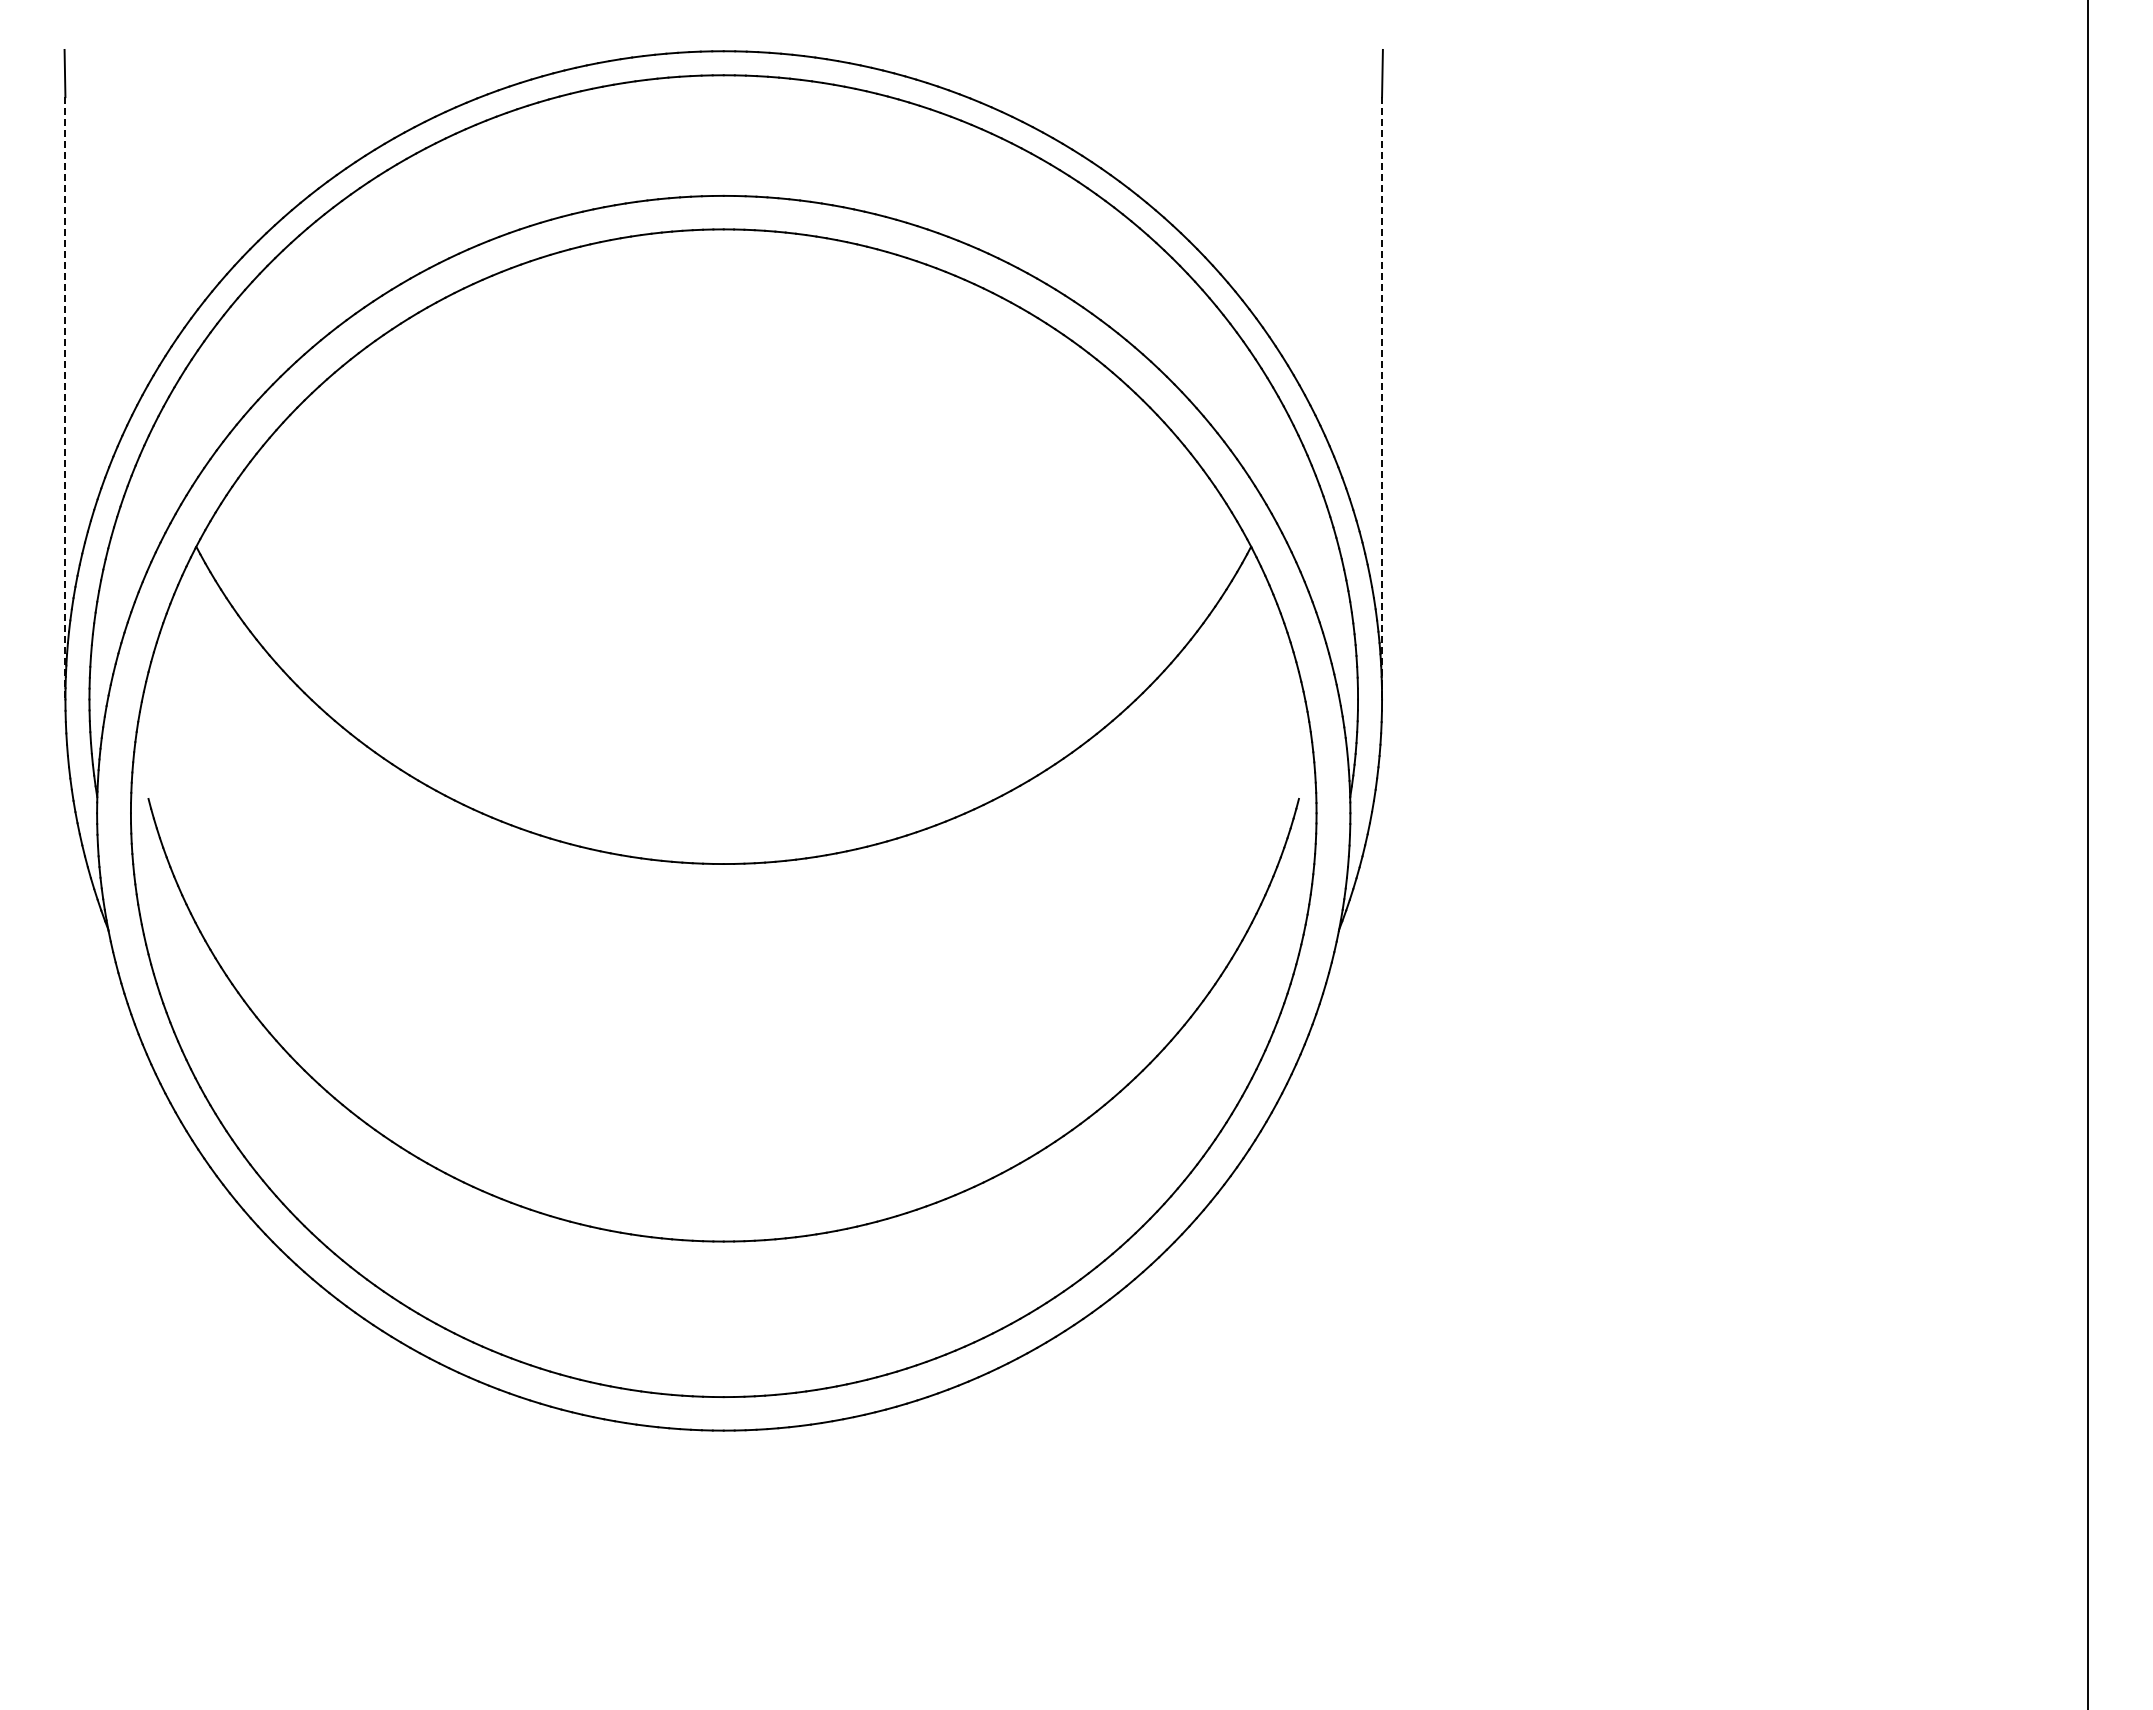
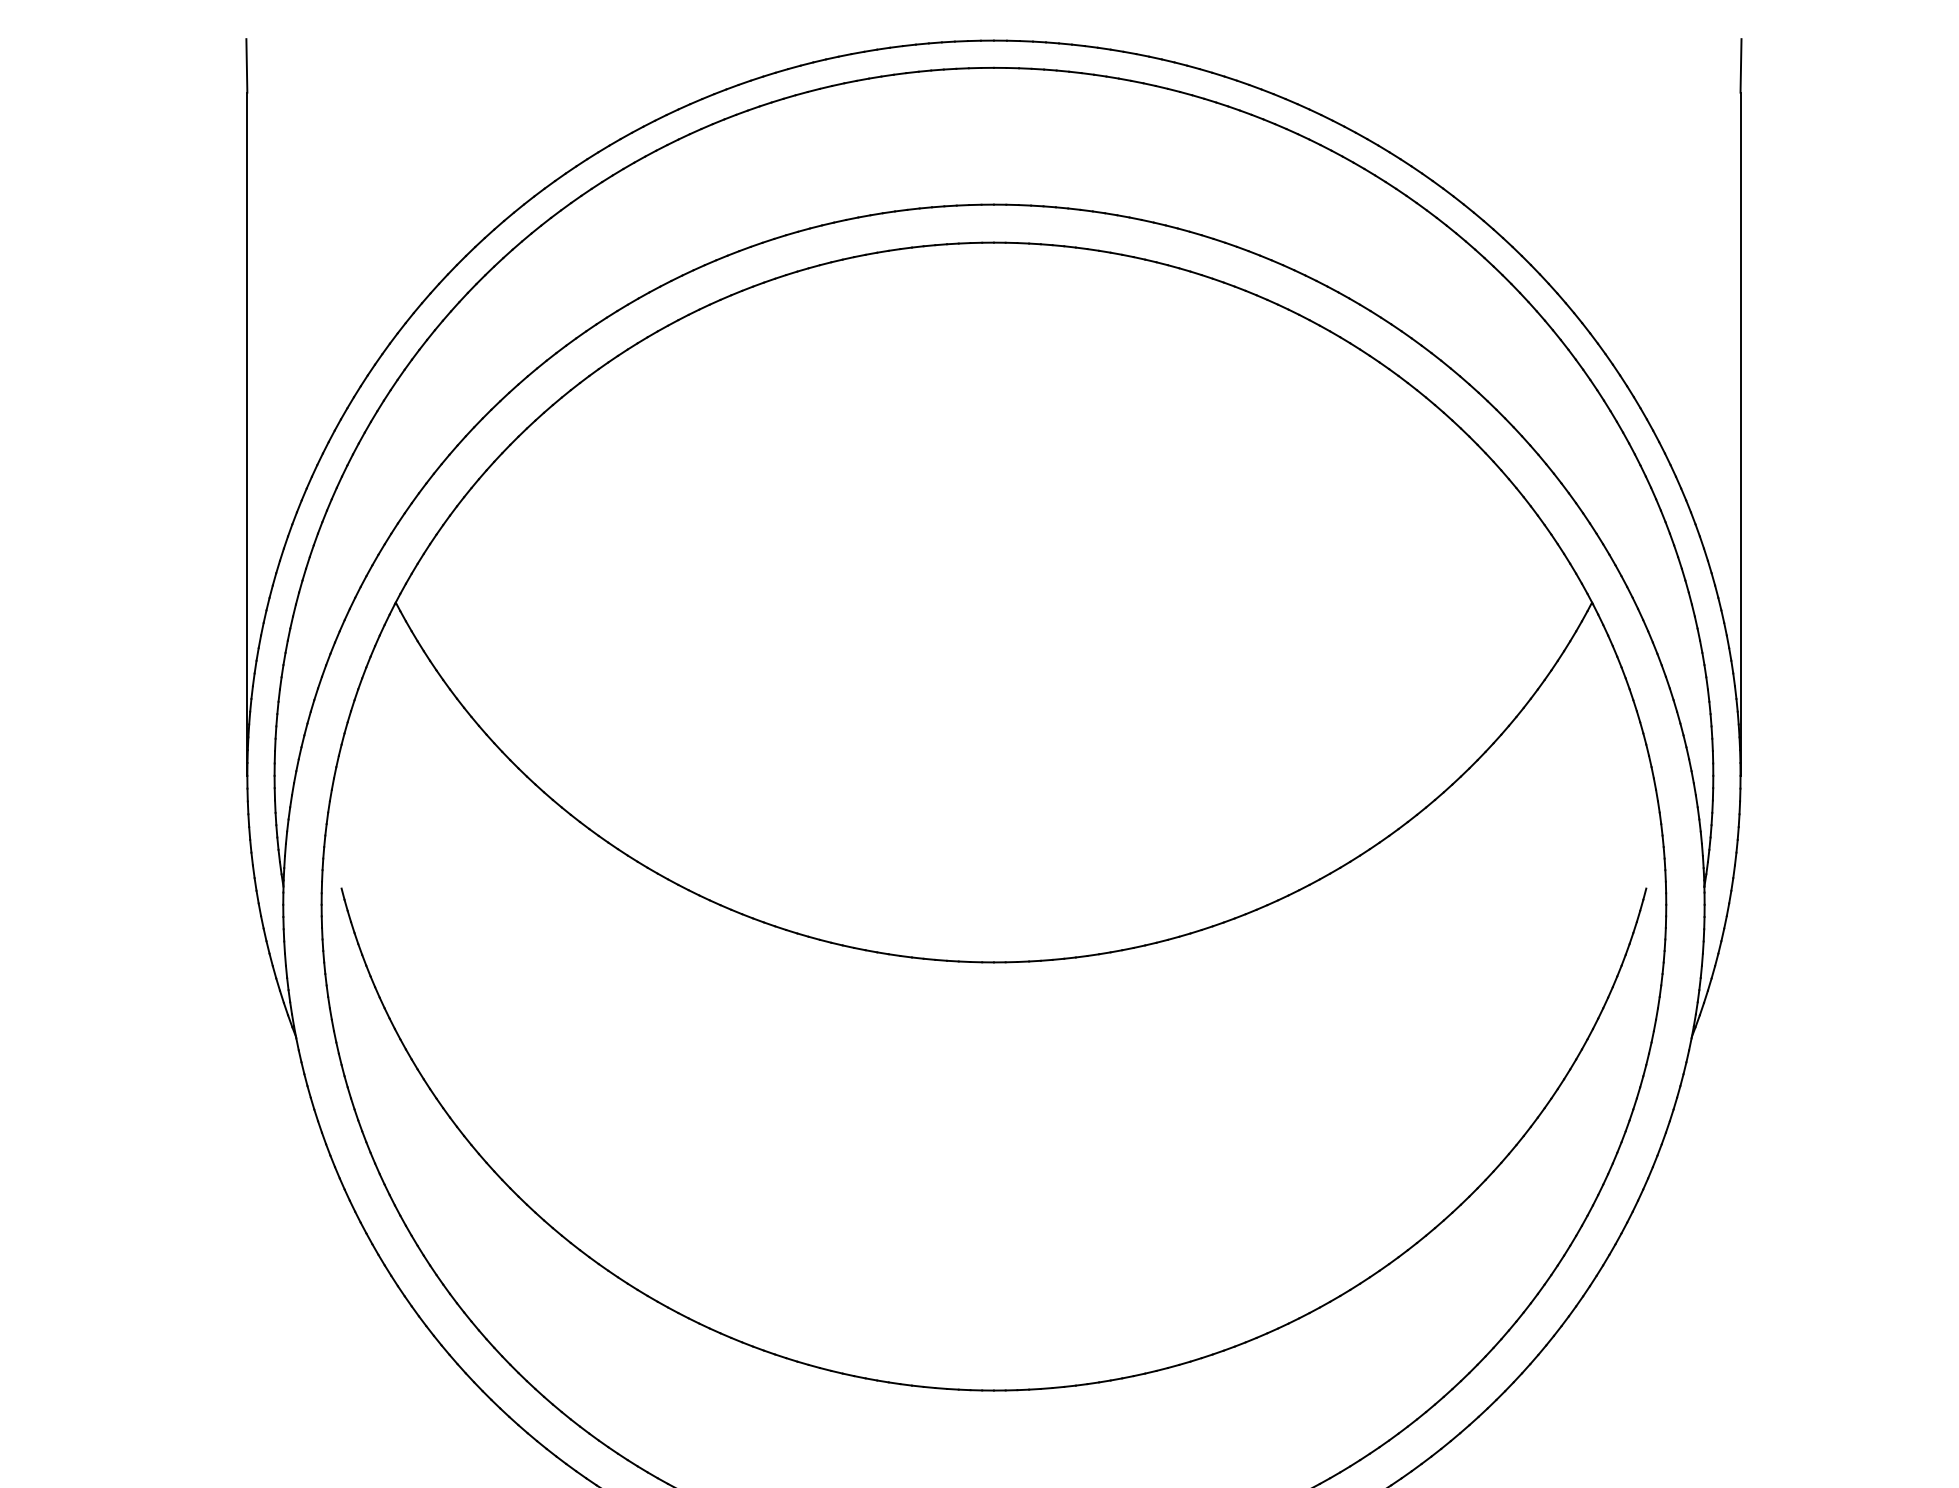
line: (65, 398) -> (247, 434), dashed -> solid
line: (1382, 398) -> (1741, 434), dashed -> solid

